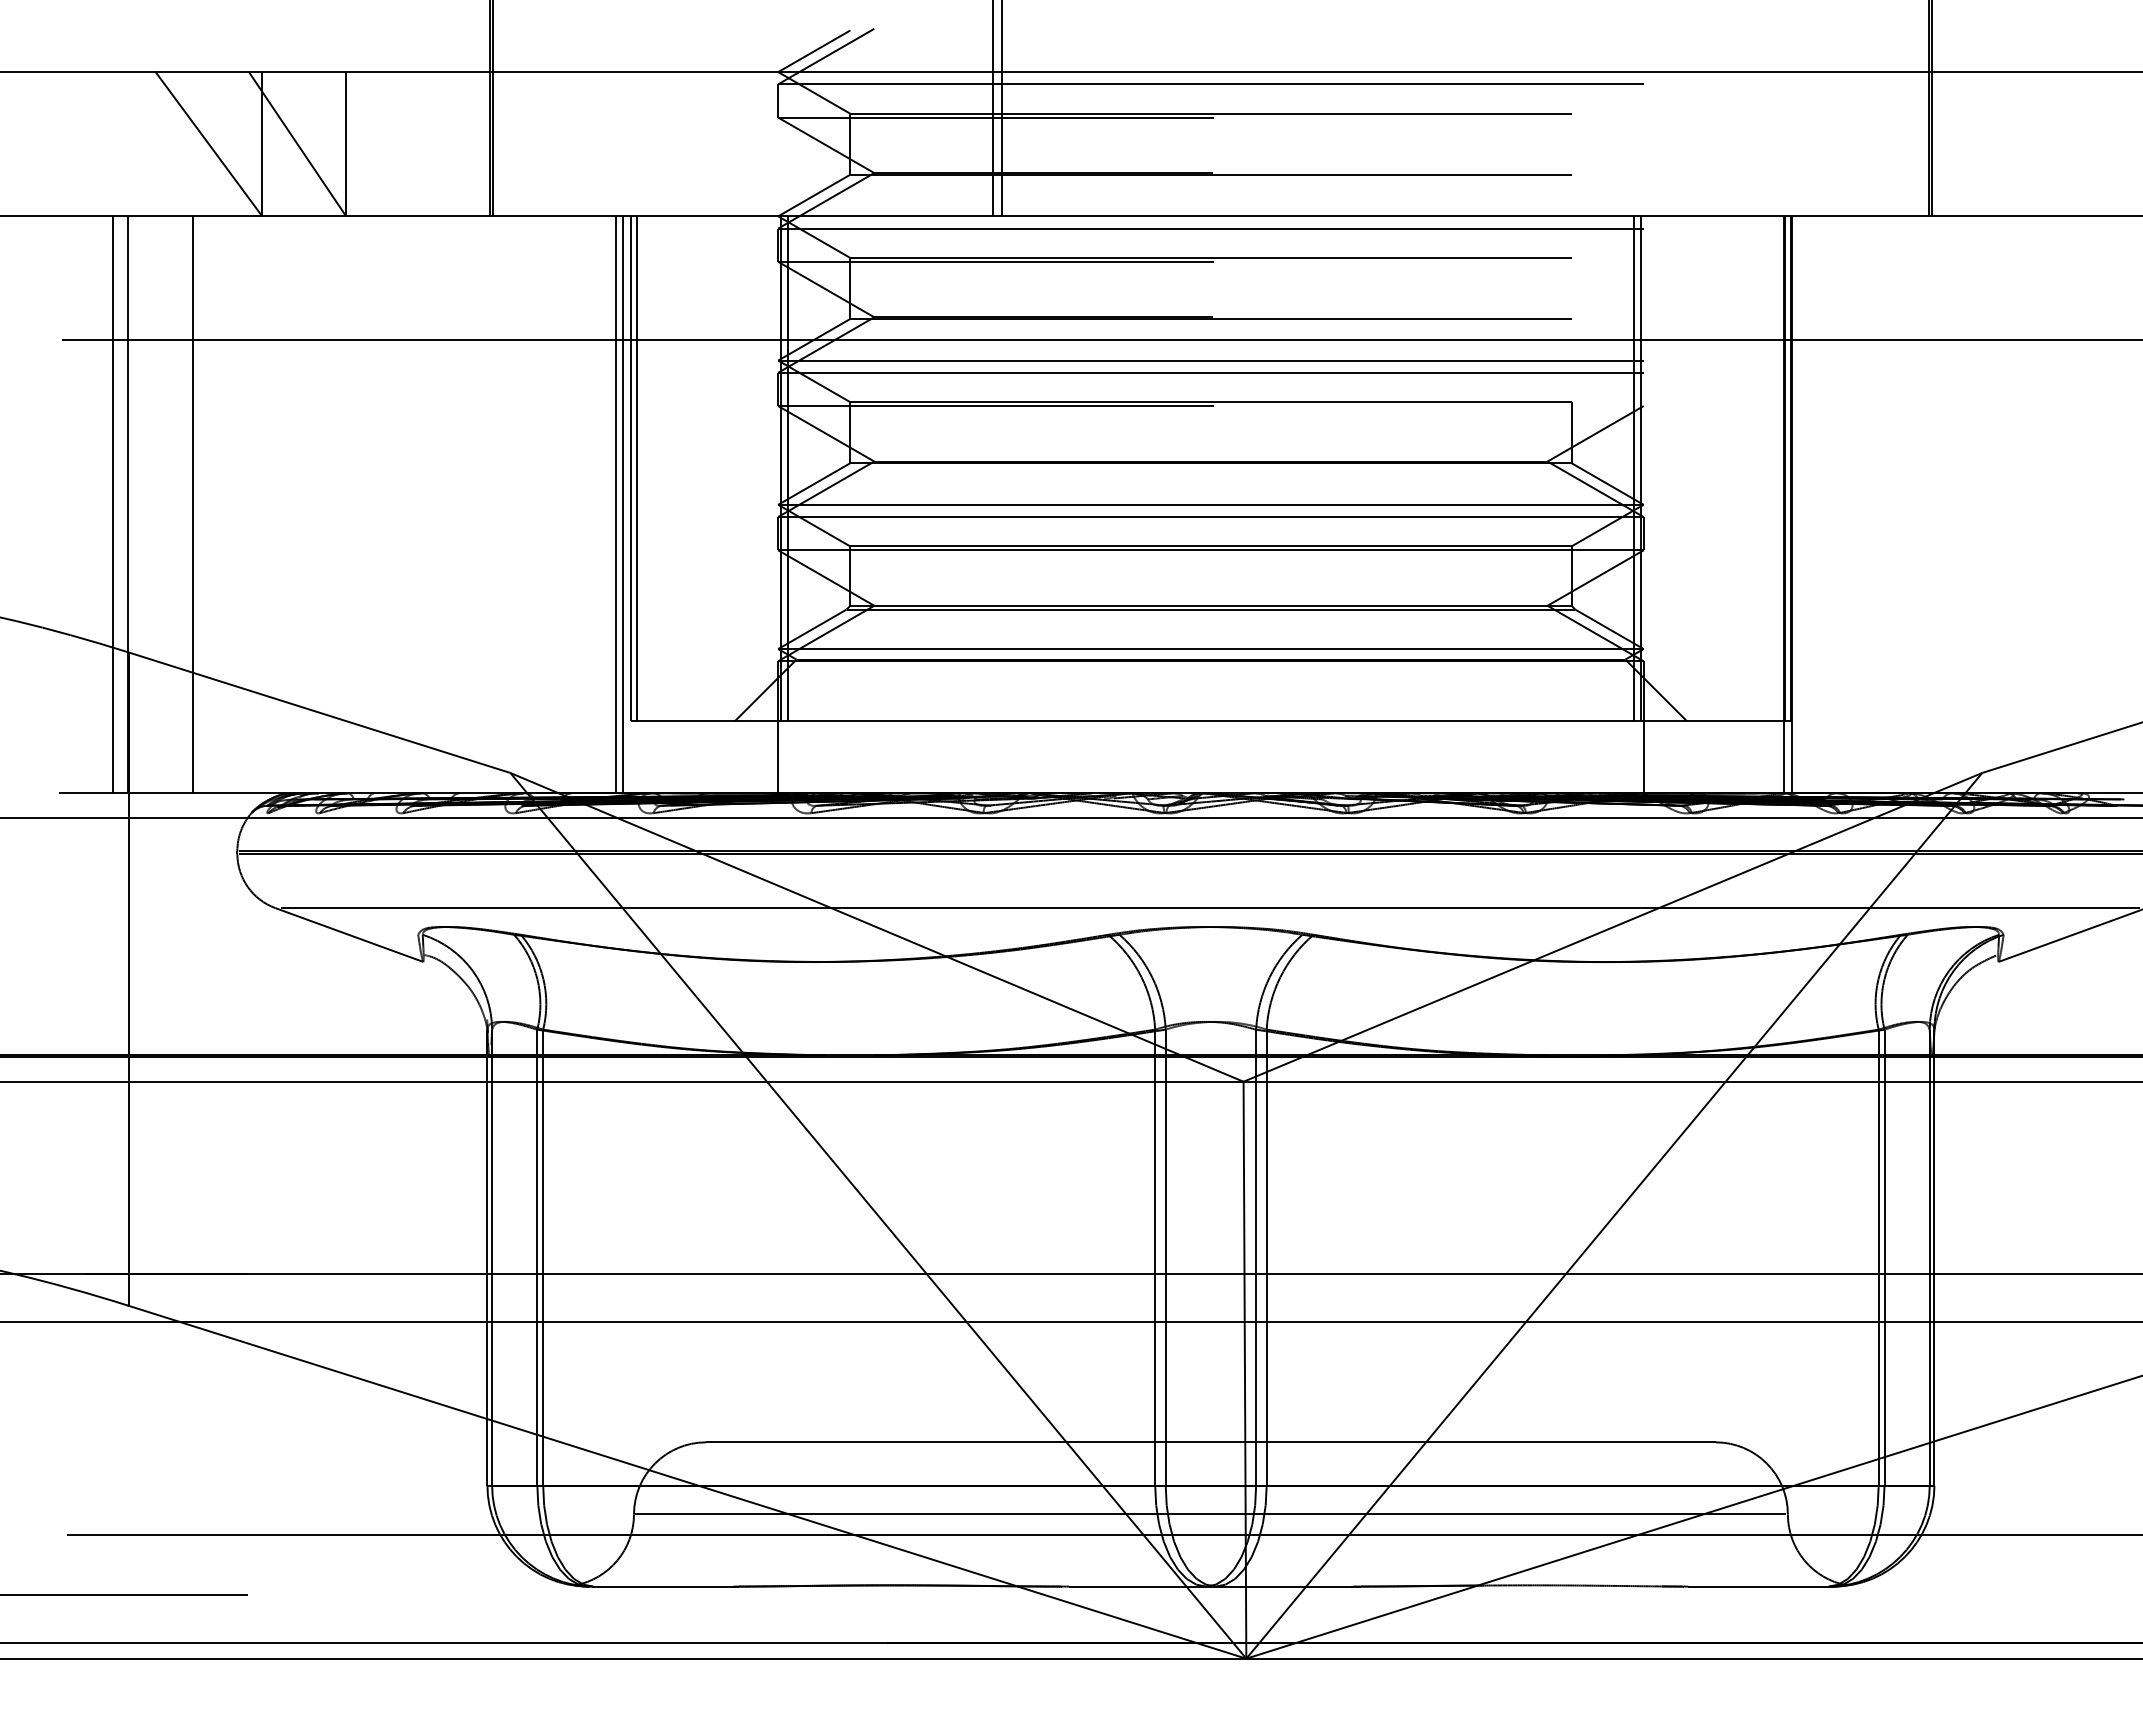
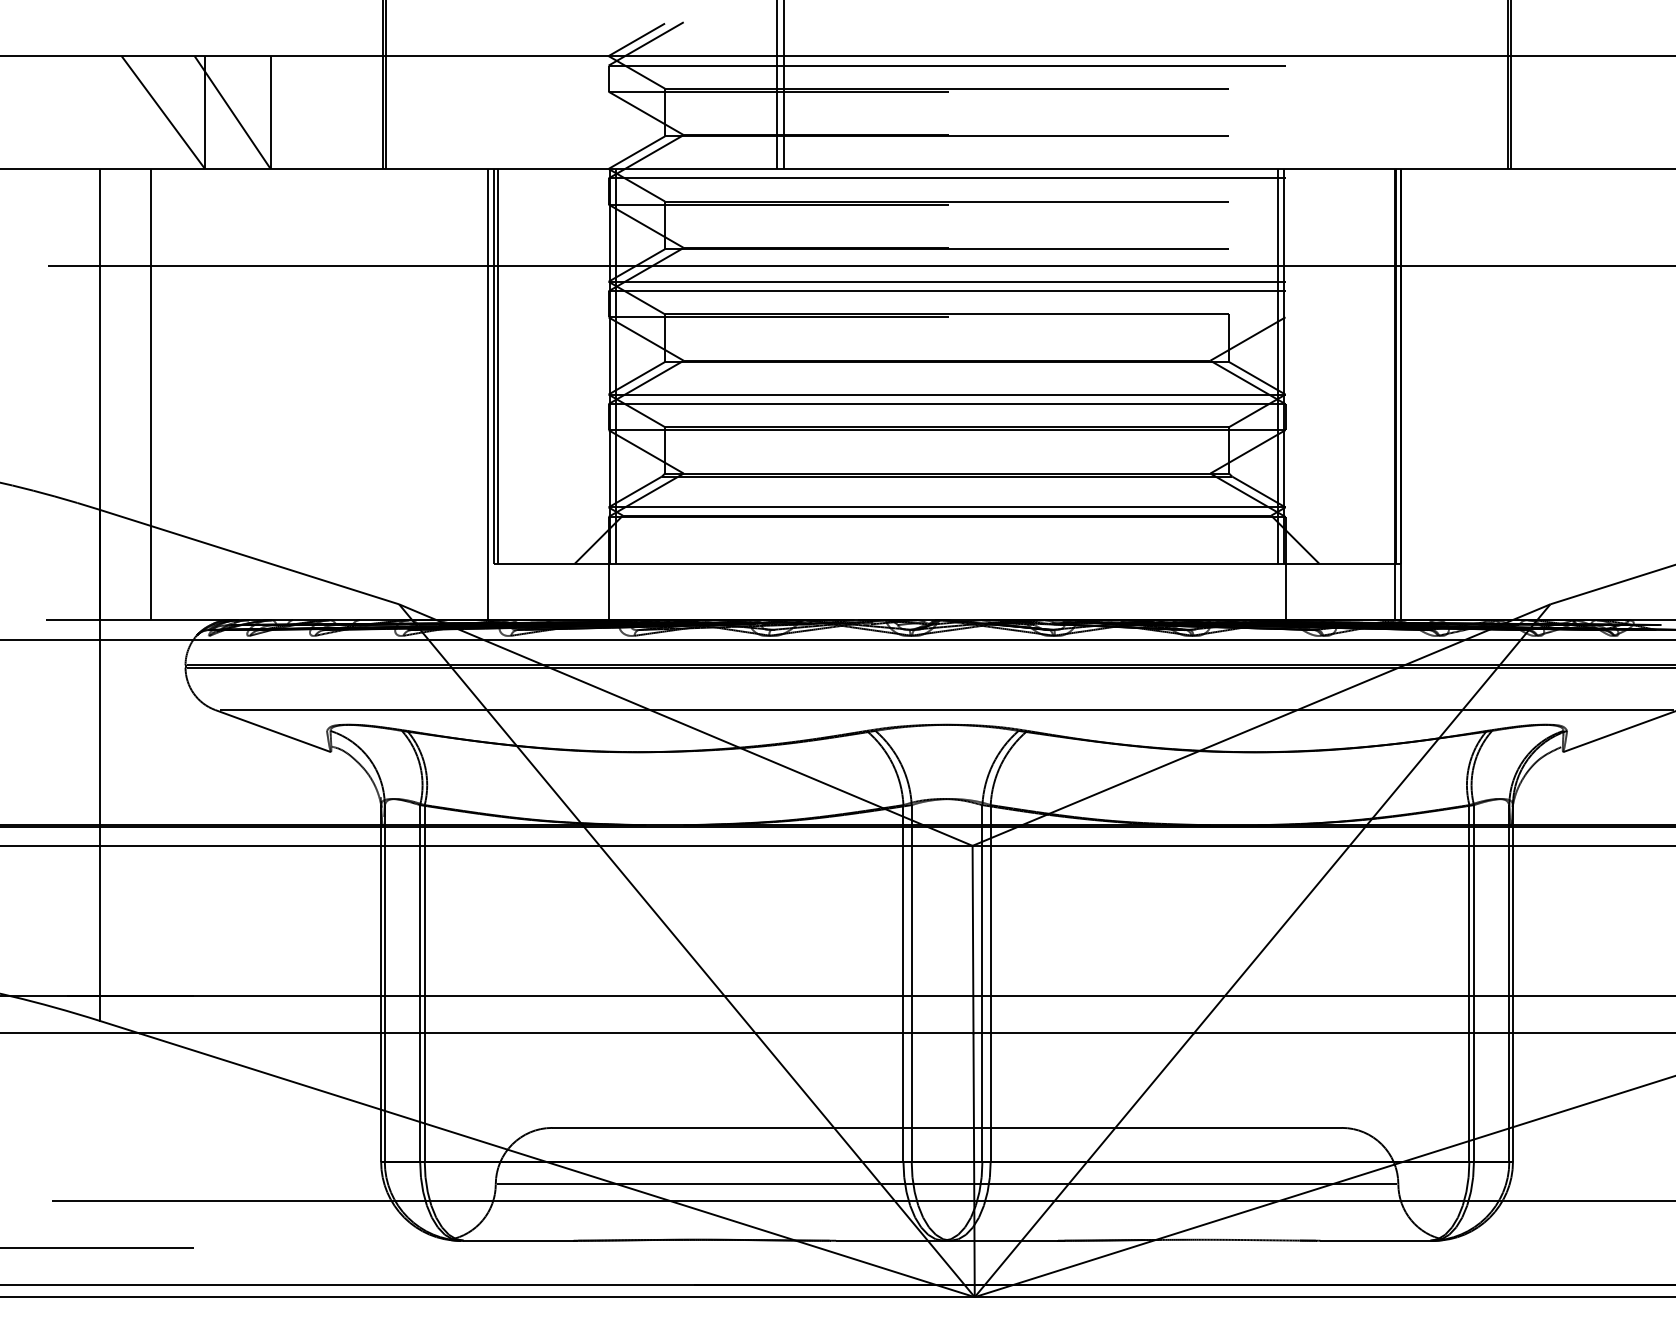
line: (113, 504) -> (88, 394), removed
line: (615, 504) -> (481, 394), removed

